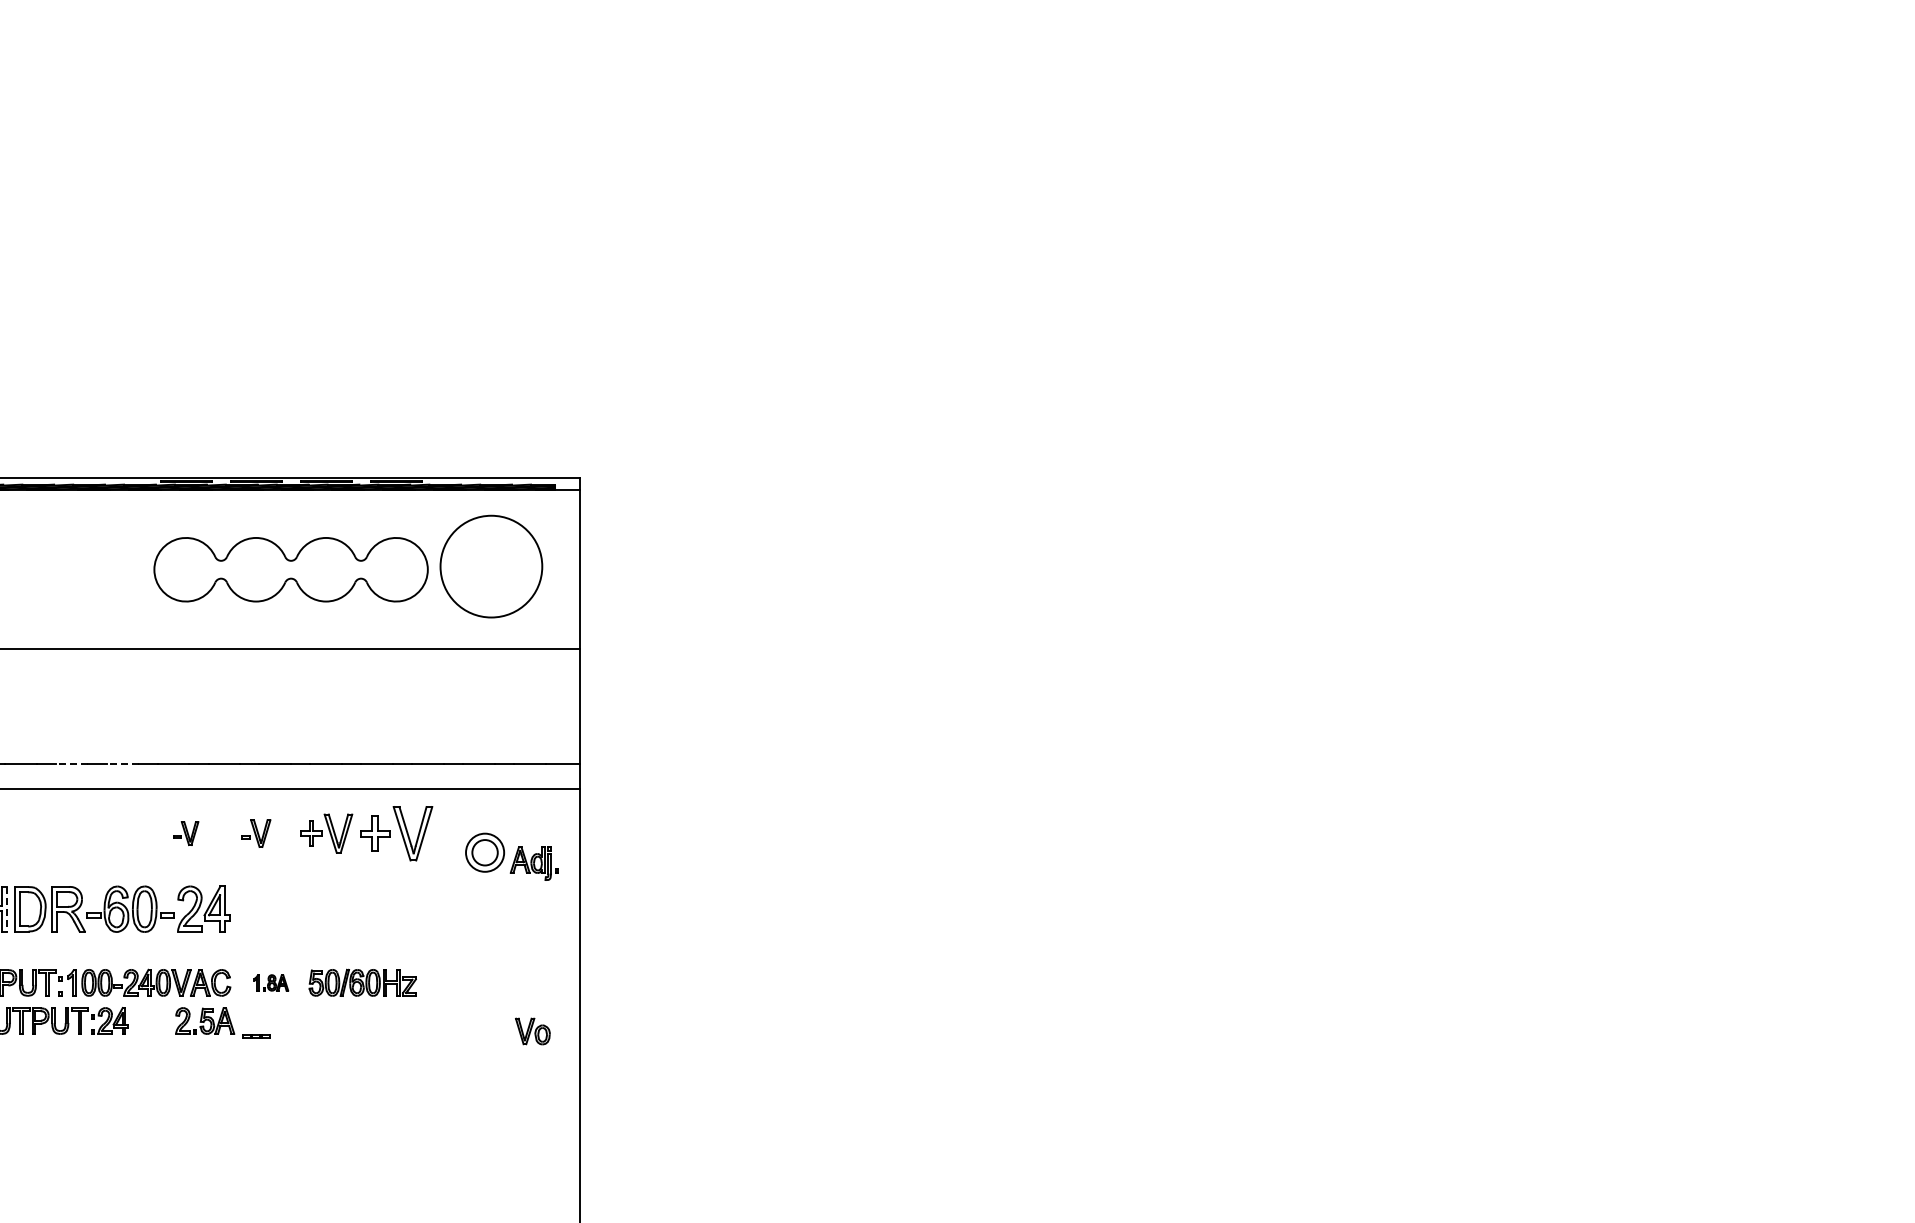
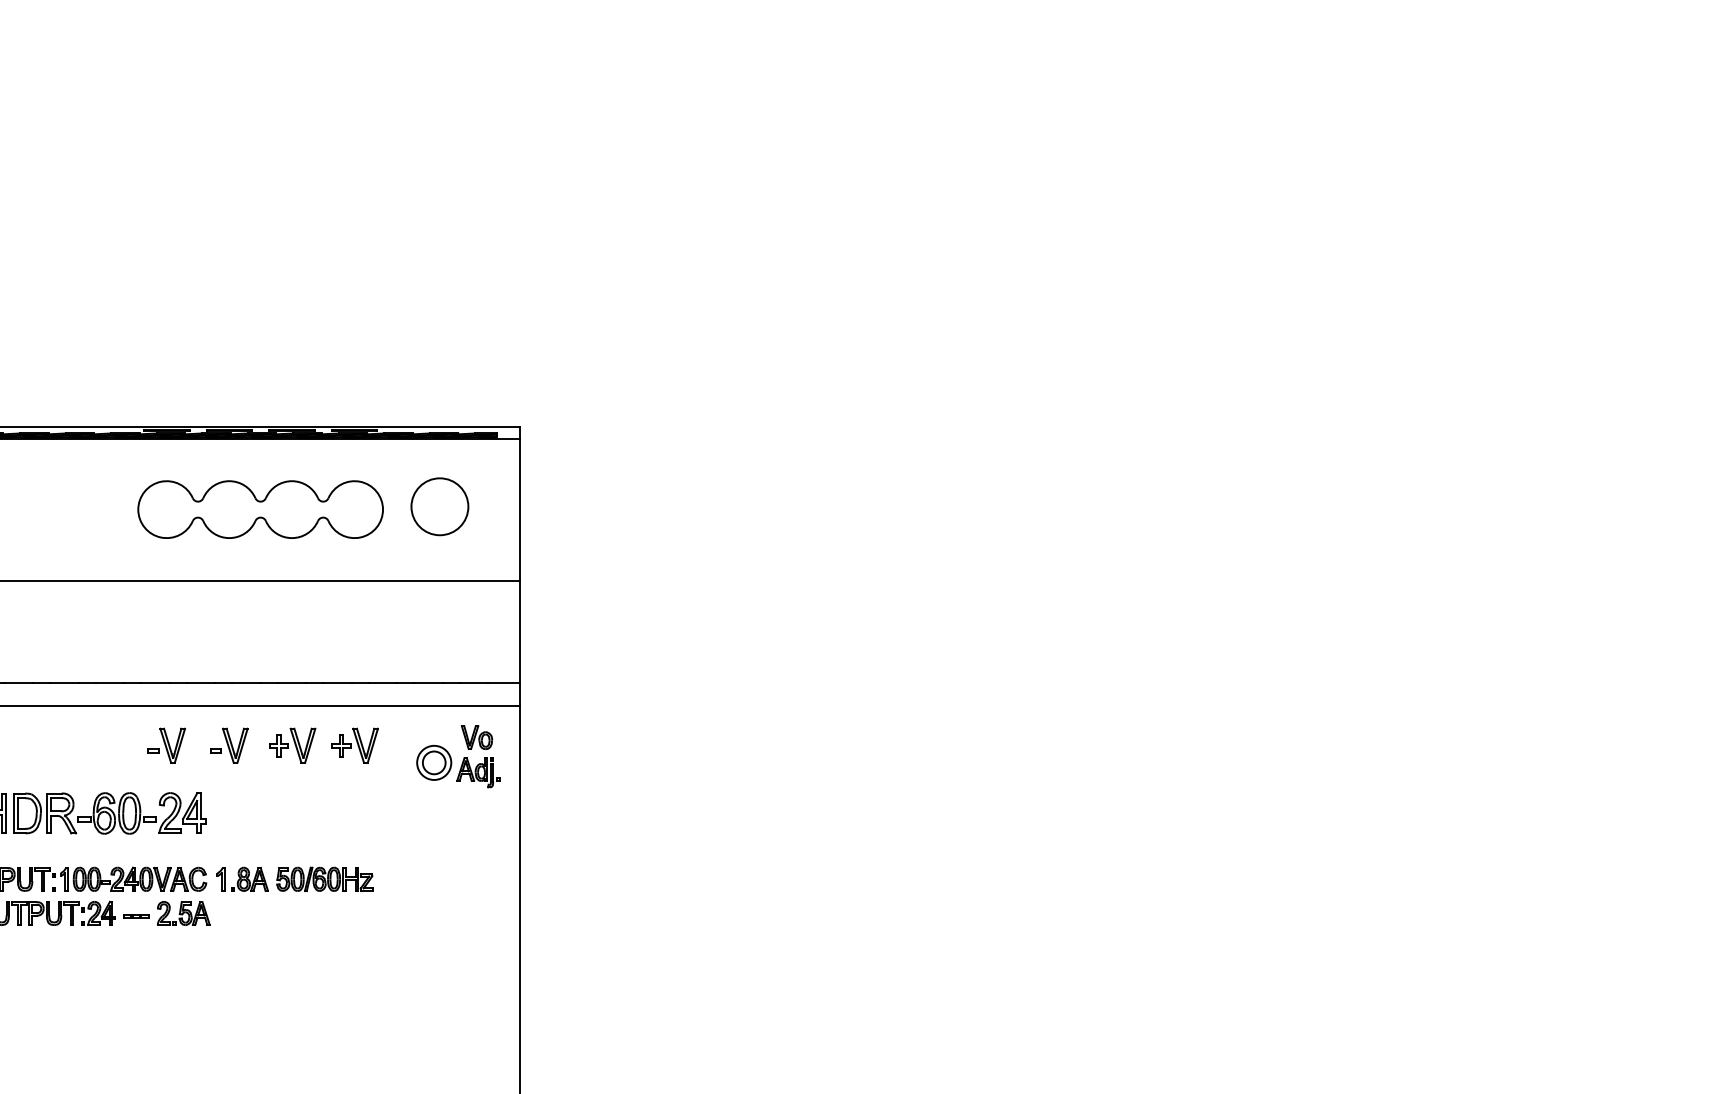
circle: (491, 566) -> (439, 506), size x0.62
line: (71, 763) -> (64, 683), dashed -> solid
line: (122, 763) -> (109, 683), dashed -> solid
part: (185, 833) -> (166, 745), size x1.67
part: (255, 833) -> (228, 745), size x1.43
part: (396, 833) -> (354, 745), size x0.71
line: (6, 909) -> (5, 813), dashed -> solid
part: (271, 982) -> (243, 879), size x1.67
part: (532, 1031) -> (476, 737), moved
line: (256, 1035) -> (136, 915), moved

